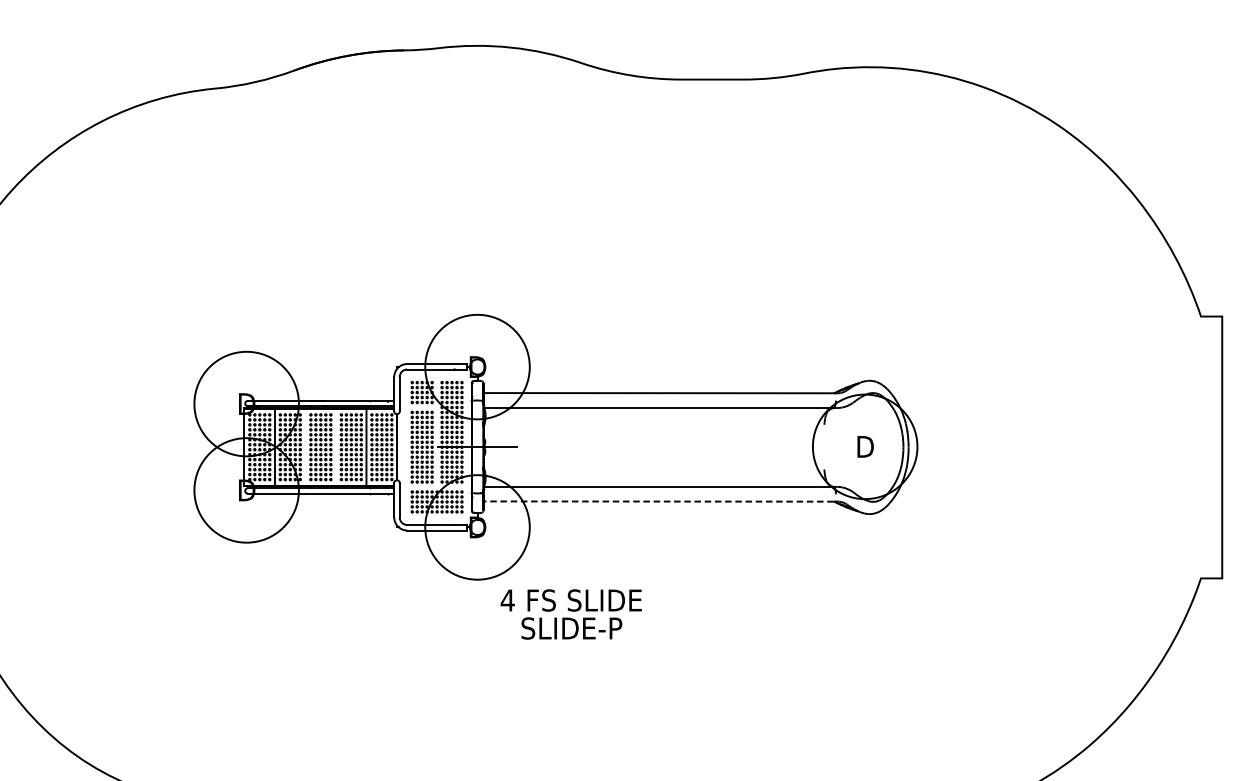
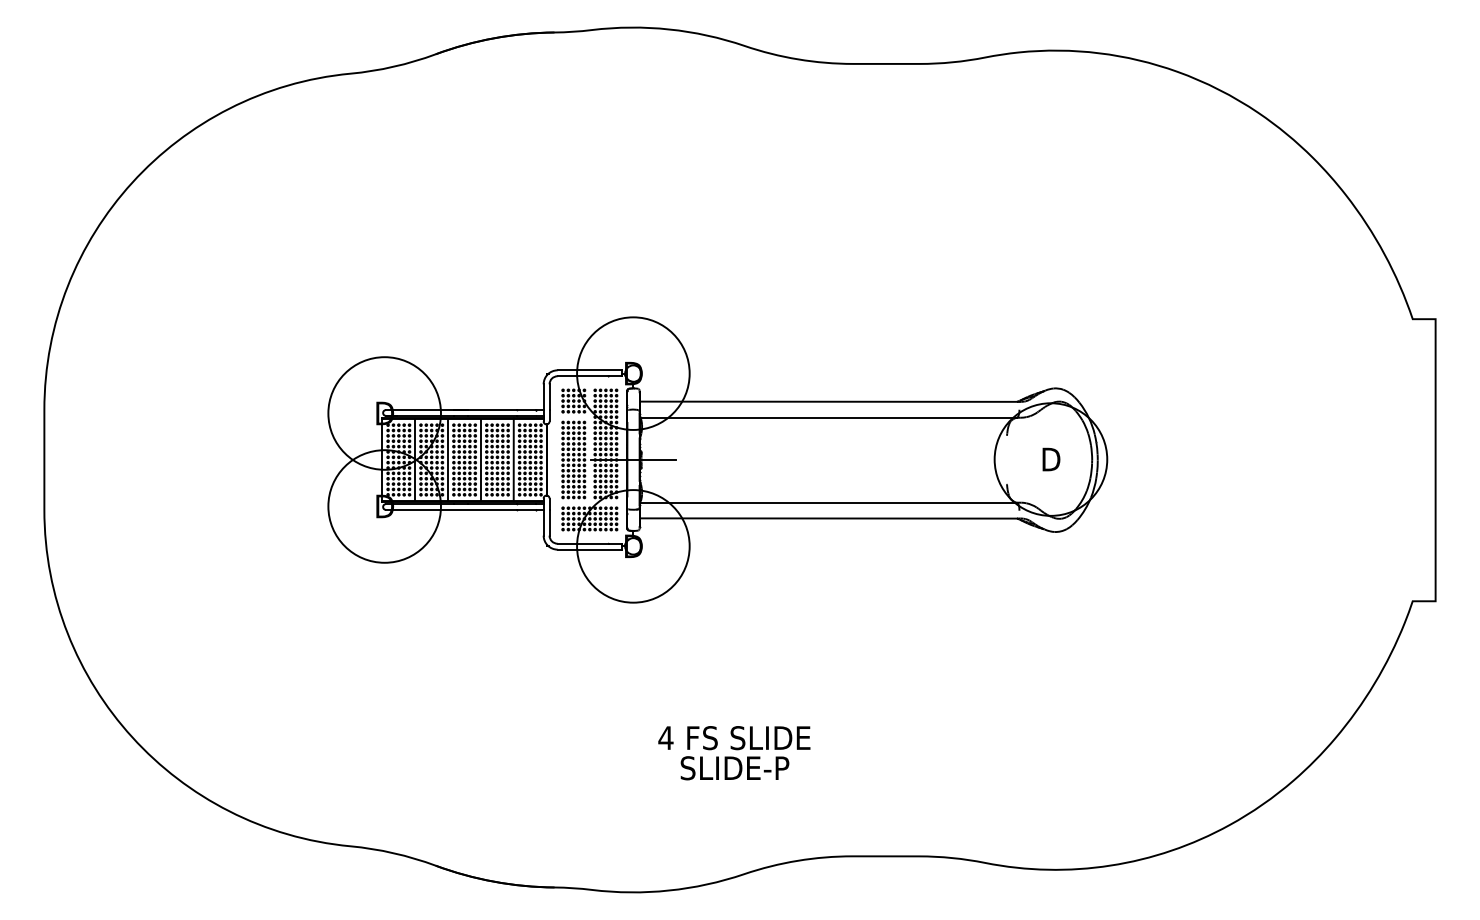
line: (304, 446) -> (447, 459), added
line: (335, 446) -> (480, 459), added
line: (658, 501) -> (828, 518), dashed -> solid
text: (571, 614) -> (734, 753), moved

